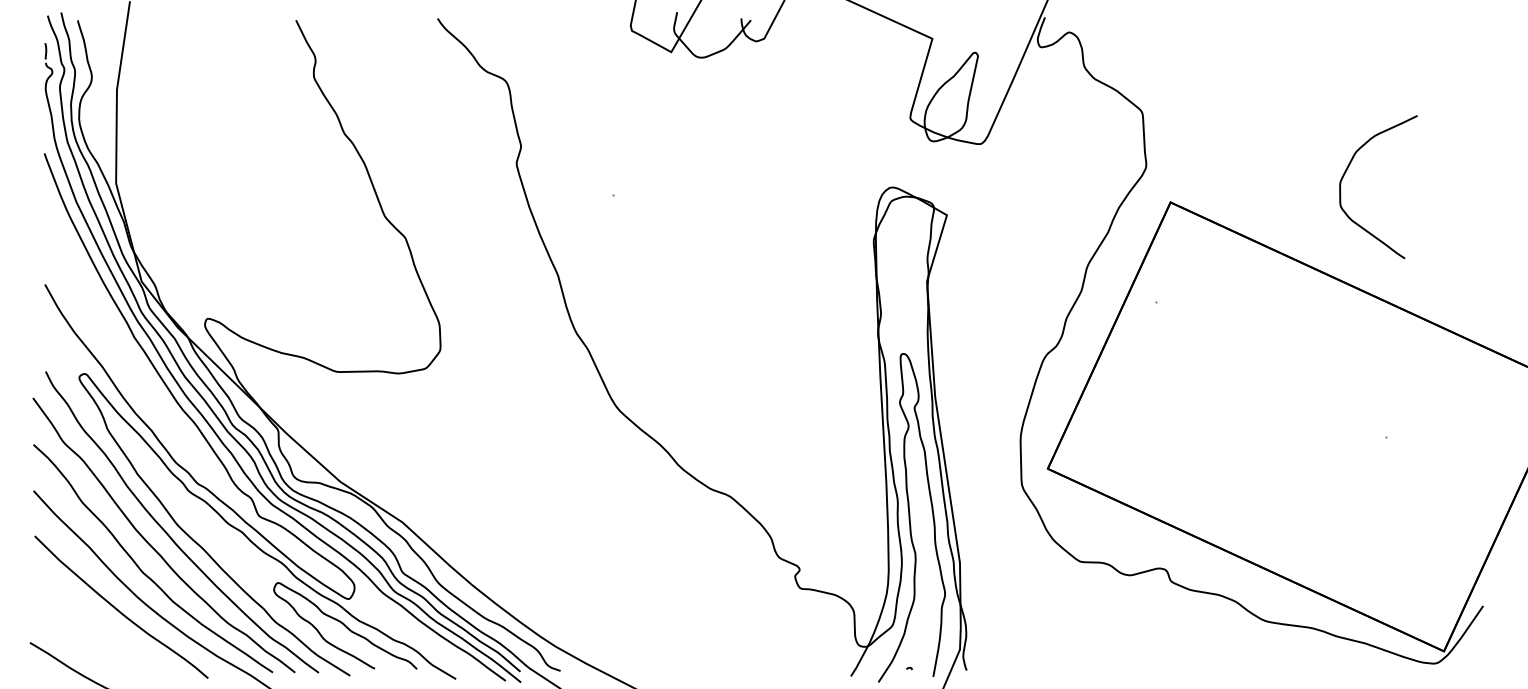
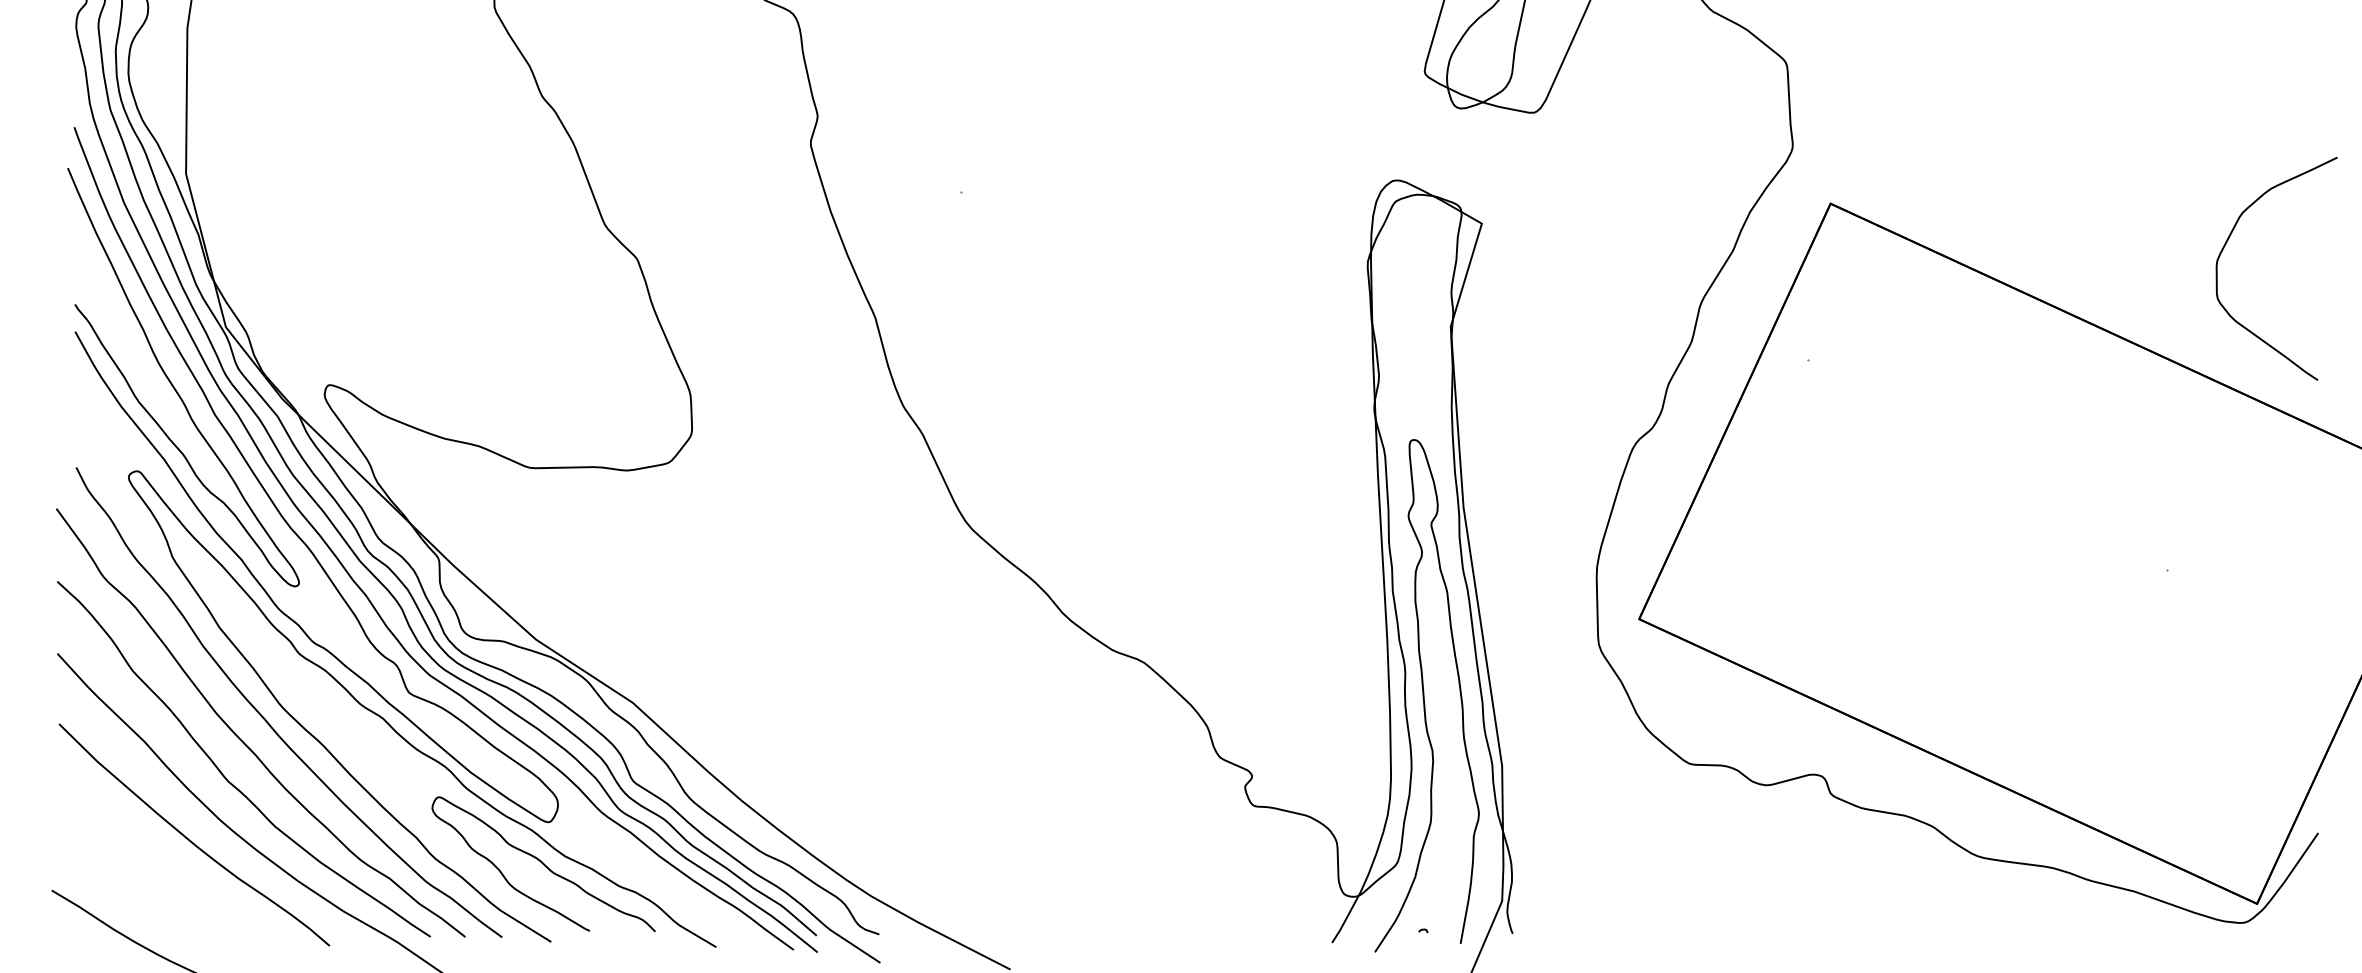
curve: (1346, 172) -> (2226, 245), moved
curve: (108, 318) -> (174, 384), added

